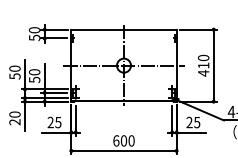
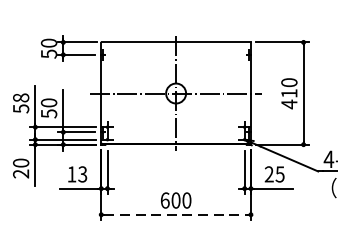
text: (15, 68) -> (21, 97), 50 -> 58
text: (54, 121) -> (77, 172), 25 -> 13
line: (124, 150) -> (176, 214), solid -> dashed

